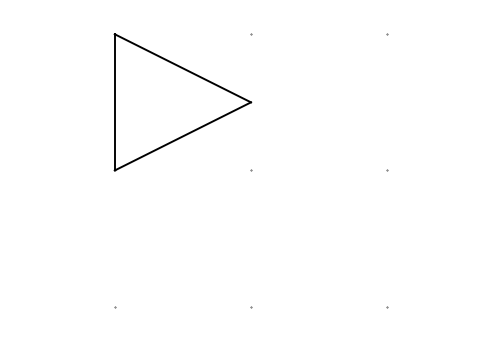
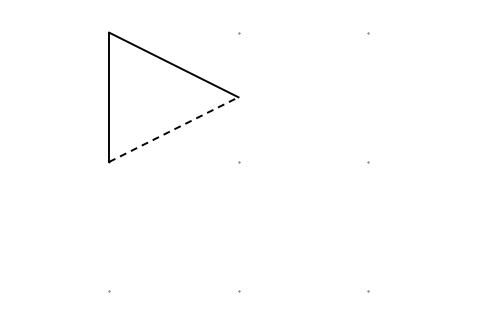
line: (183, 136) -> (174, 129), solid -> dashed

